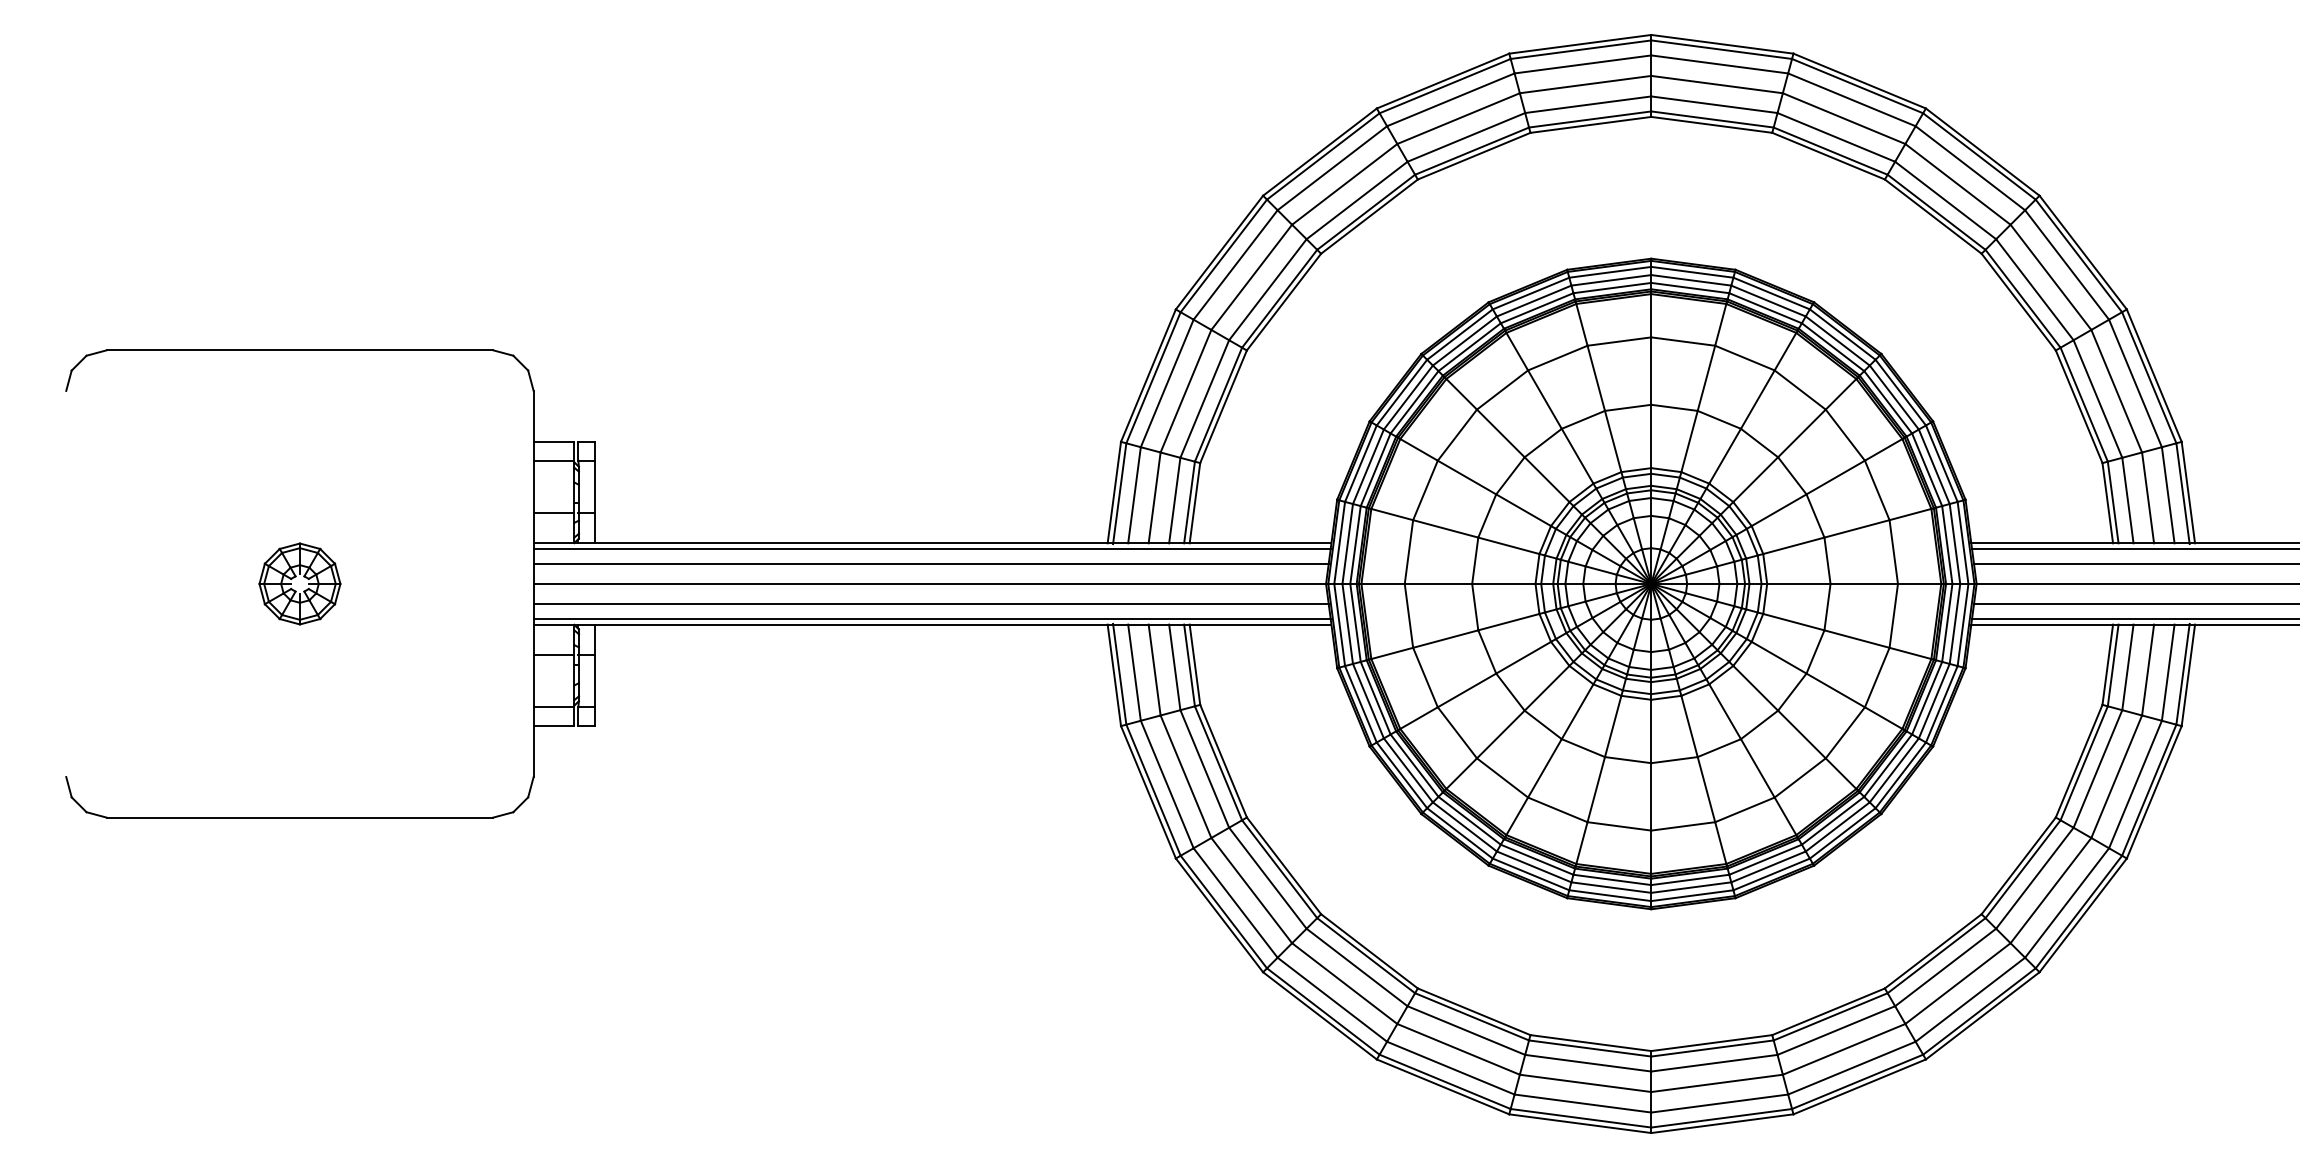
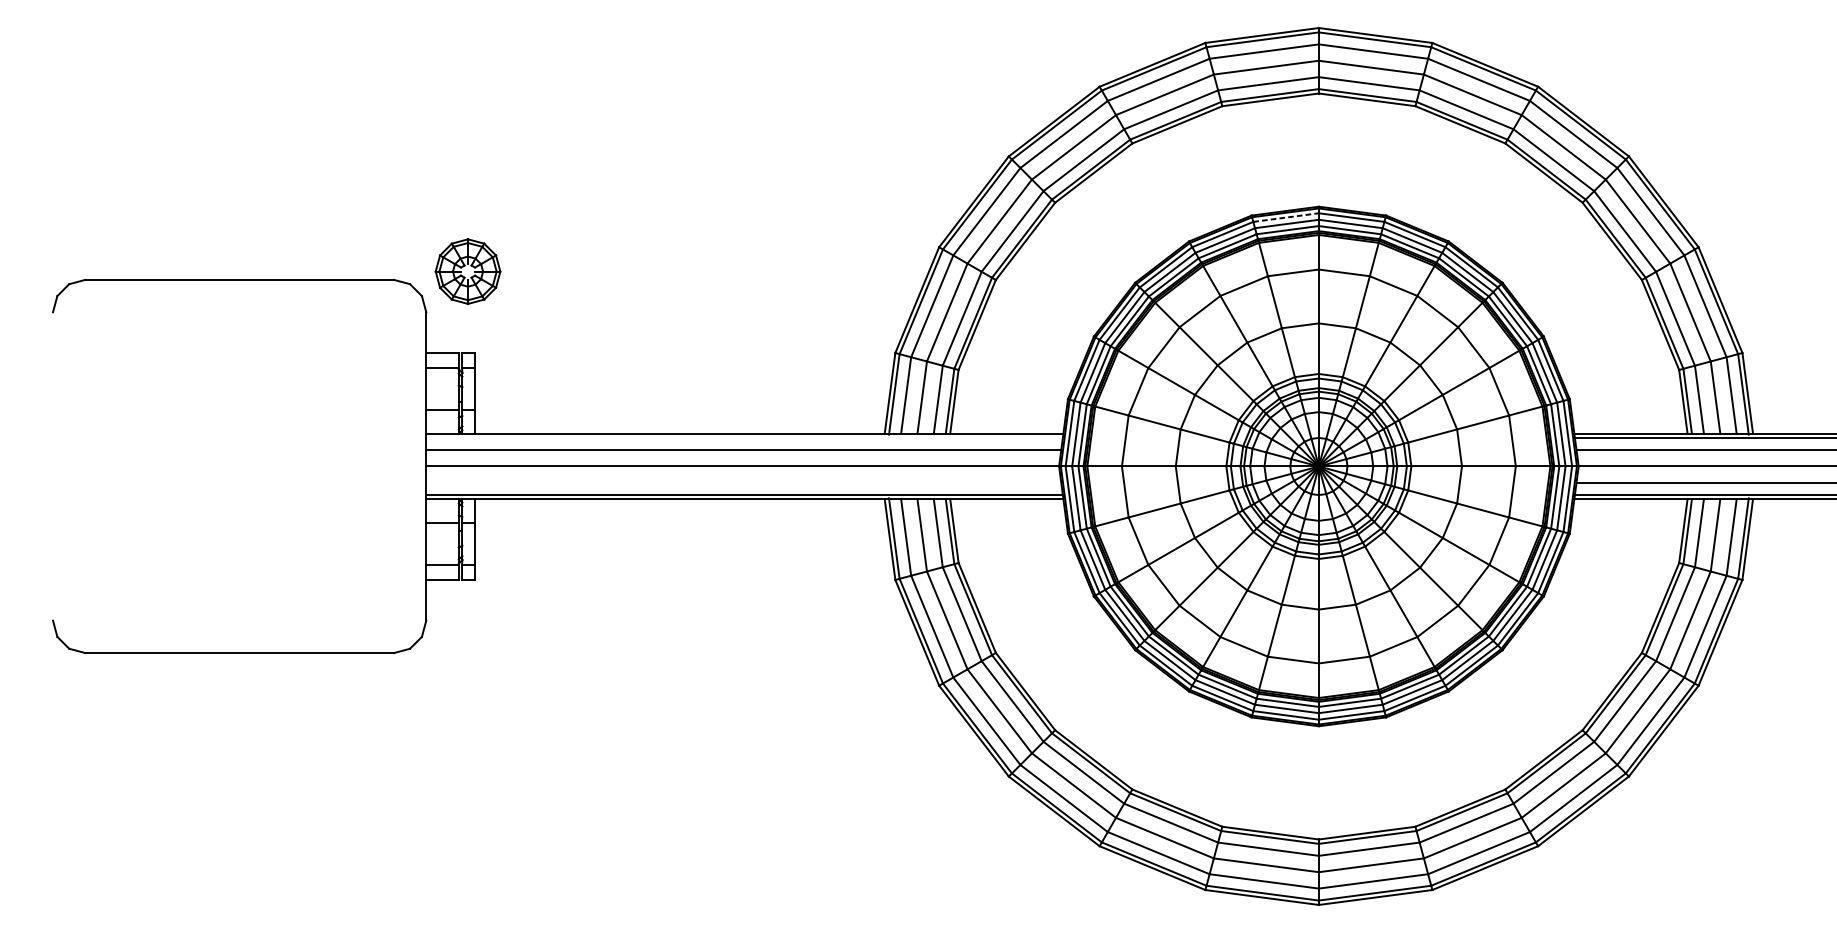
line: (1610, 272) -> (1286, 217), solid -> dashed
line: (931, 548) -> (744, 438), removed
part: (299, 583) -> (467, 271), moved
line: (930, 604) -> (743, 482), removed

